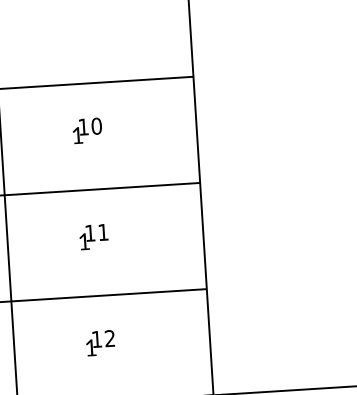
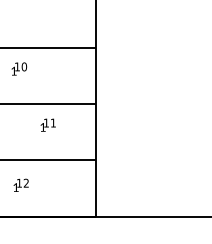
text: (87, 129) -> (19, 68), moved
text: (92, 235) -> (47, 124), moved
text: (99, 341) -> (20, 184), moved

